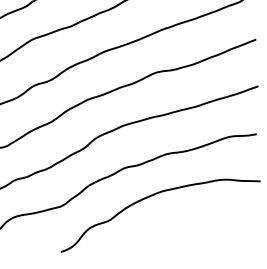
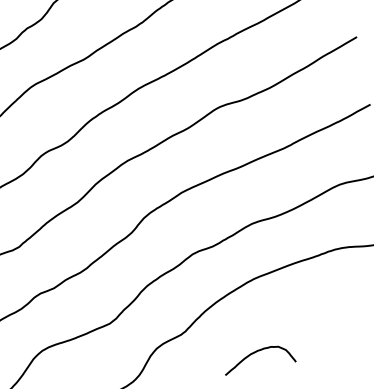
curve: (156, 241) -> (256, 353), added

